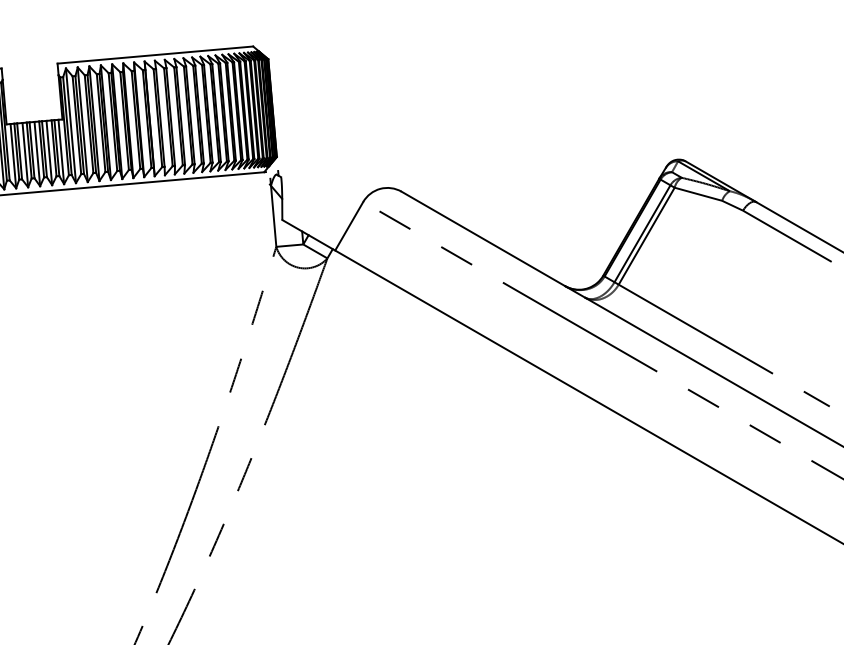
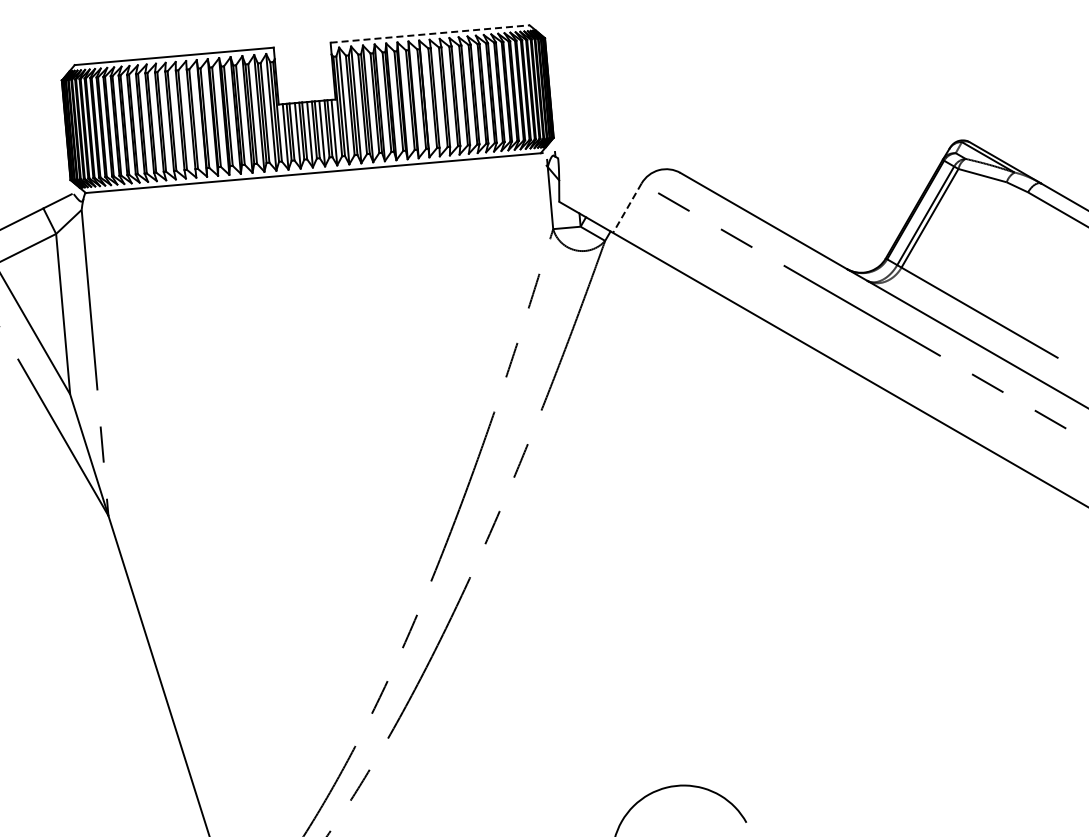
line: (155, 55) -> (430, 34), solid -> dashed
line: (349, 226) -> (627, 208), solid -> dashed

